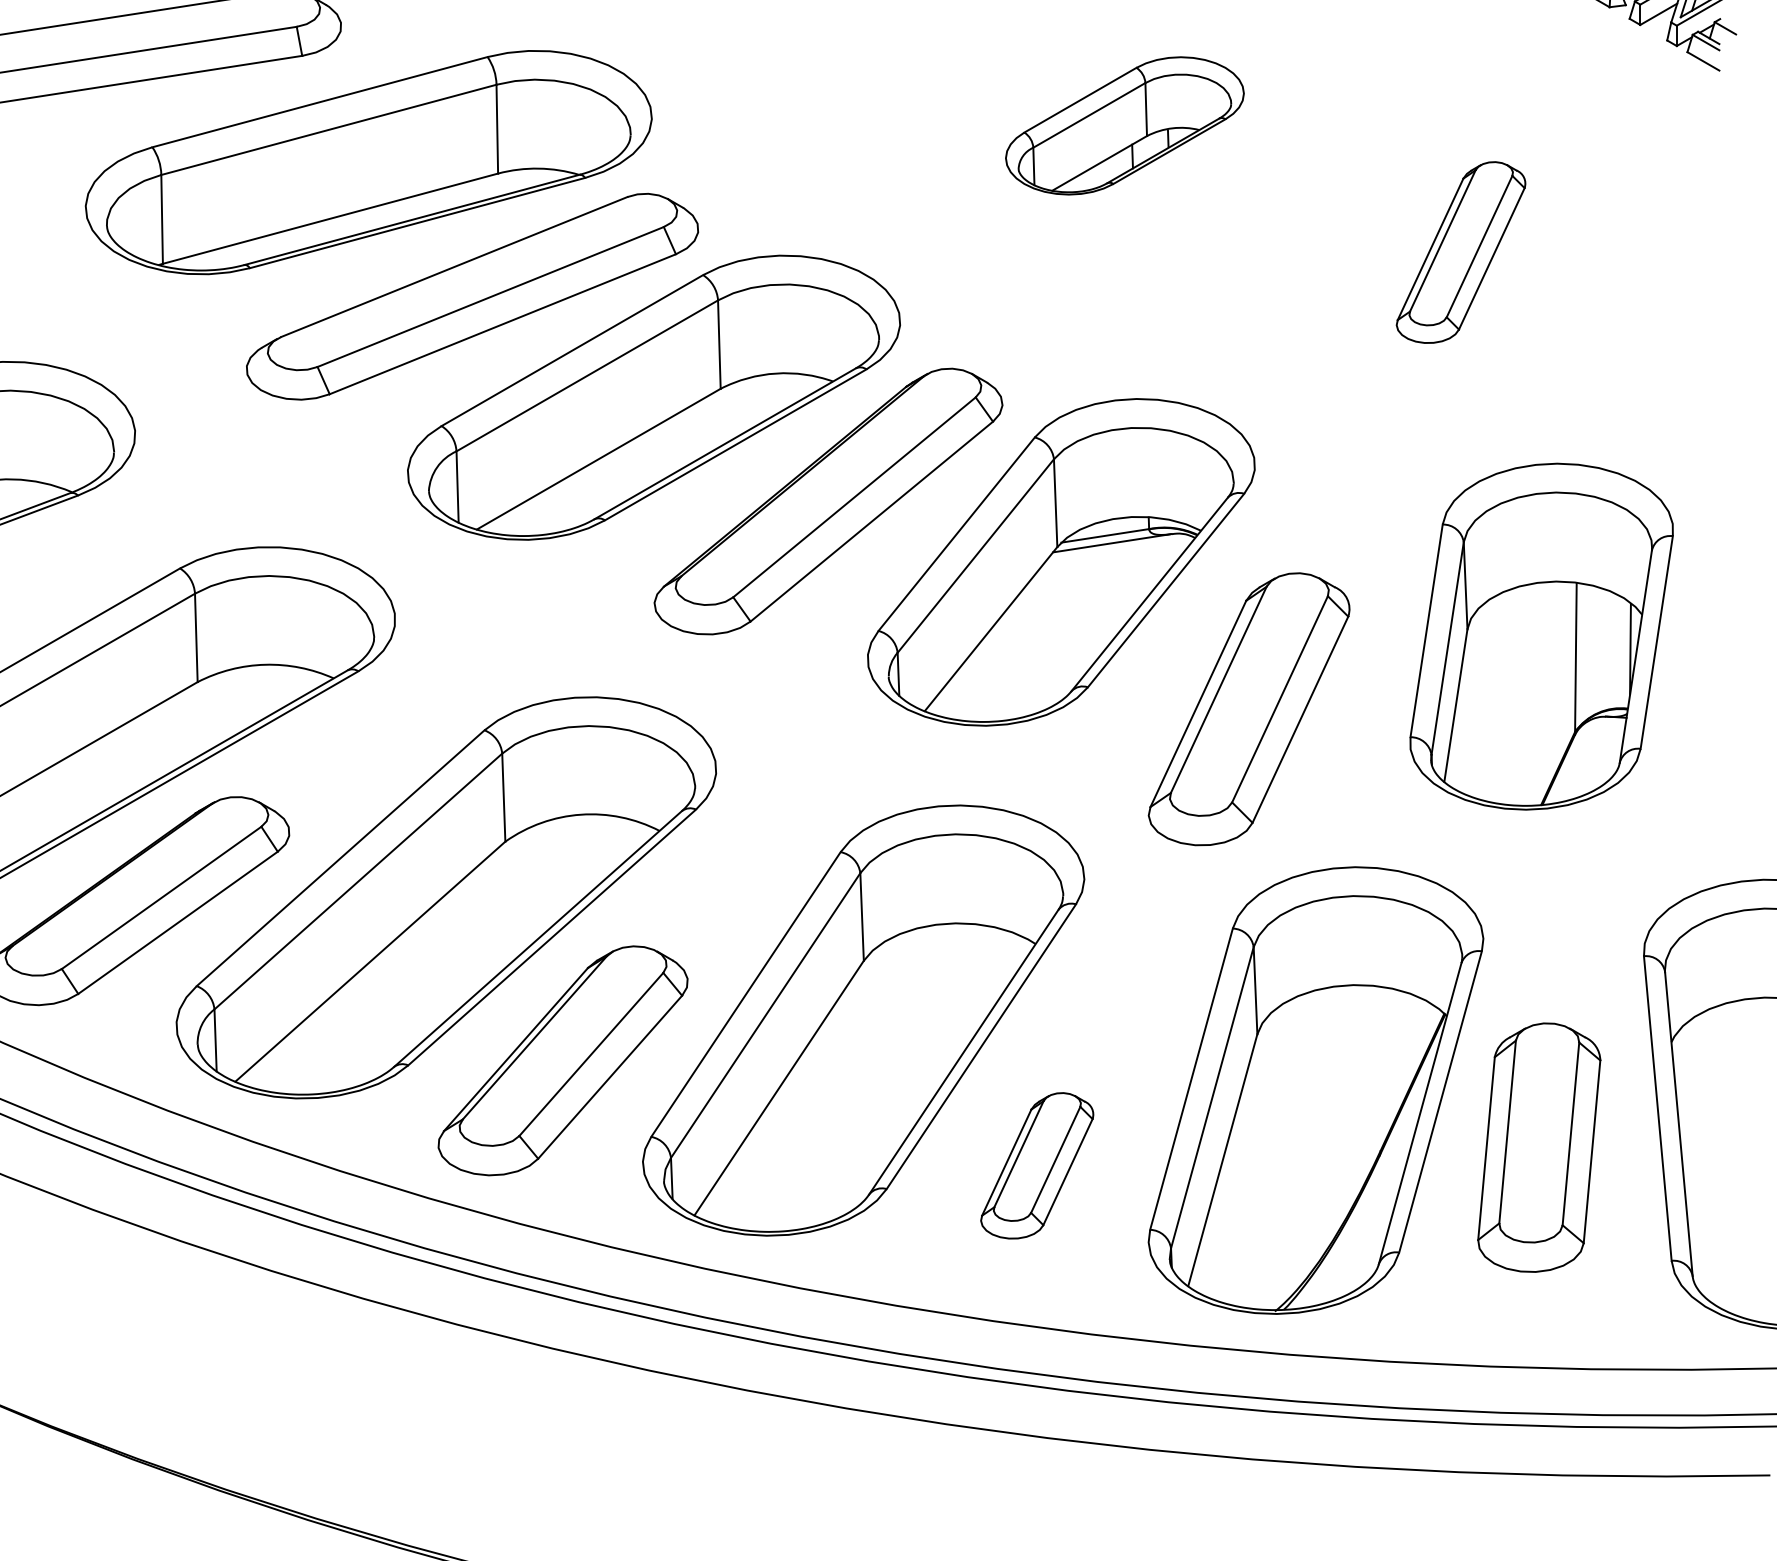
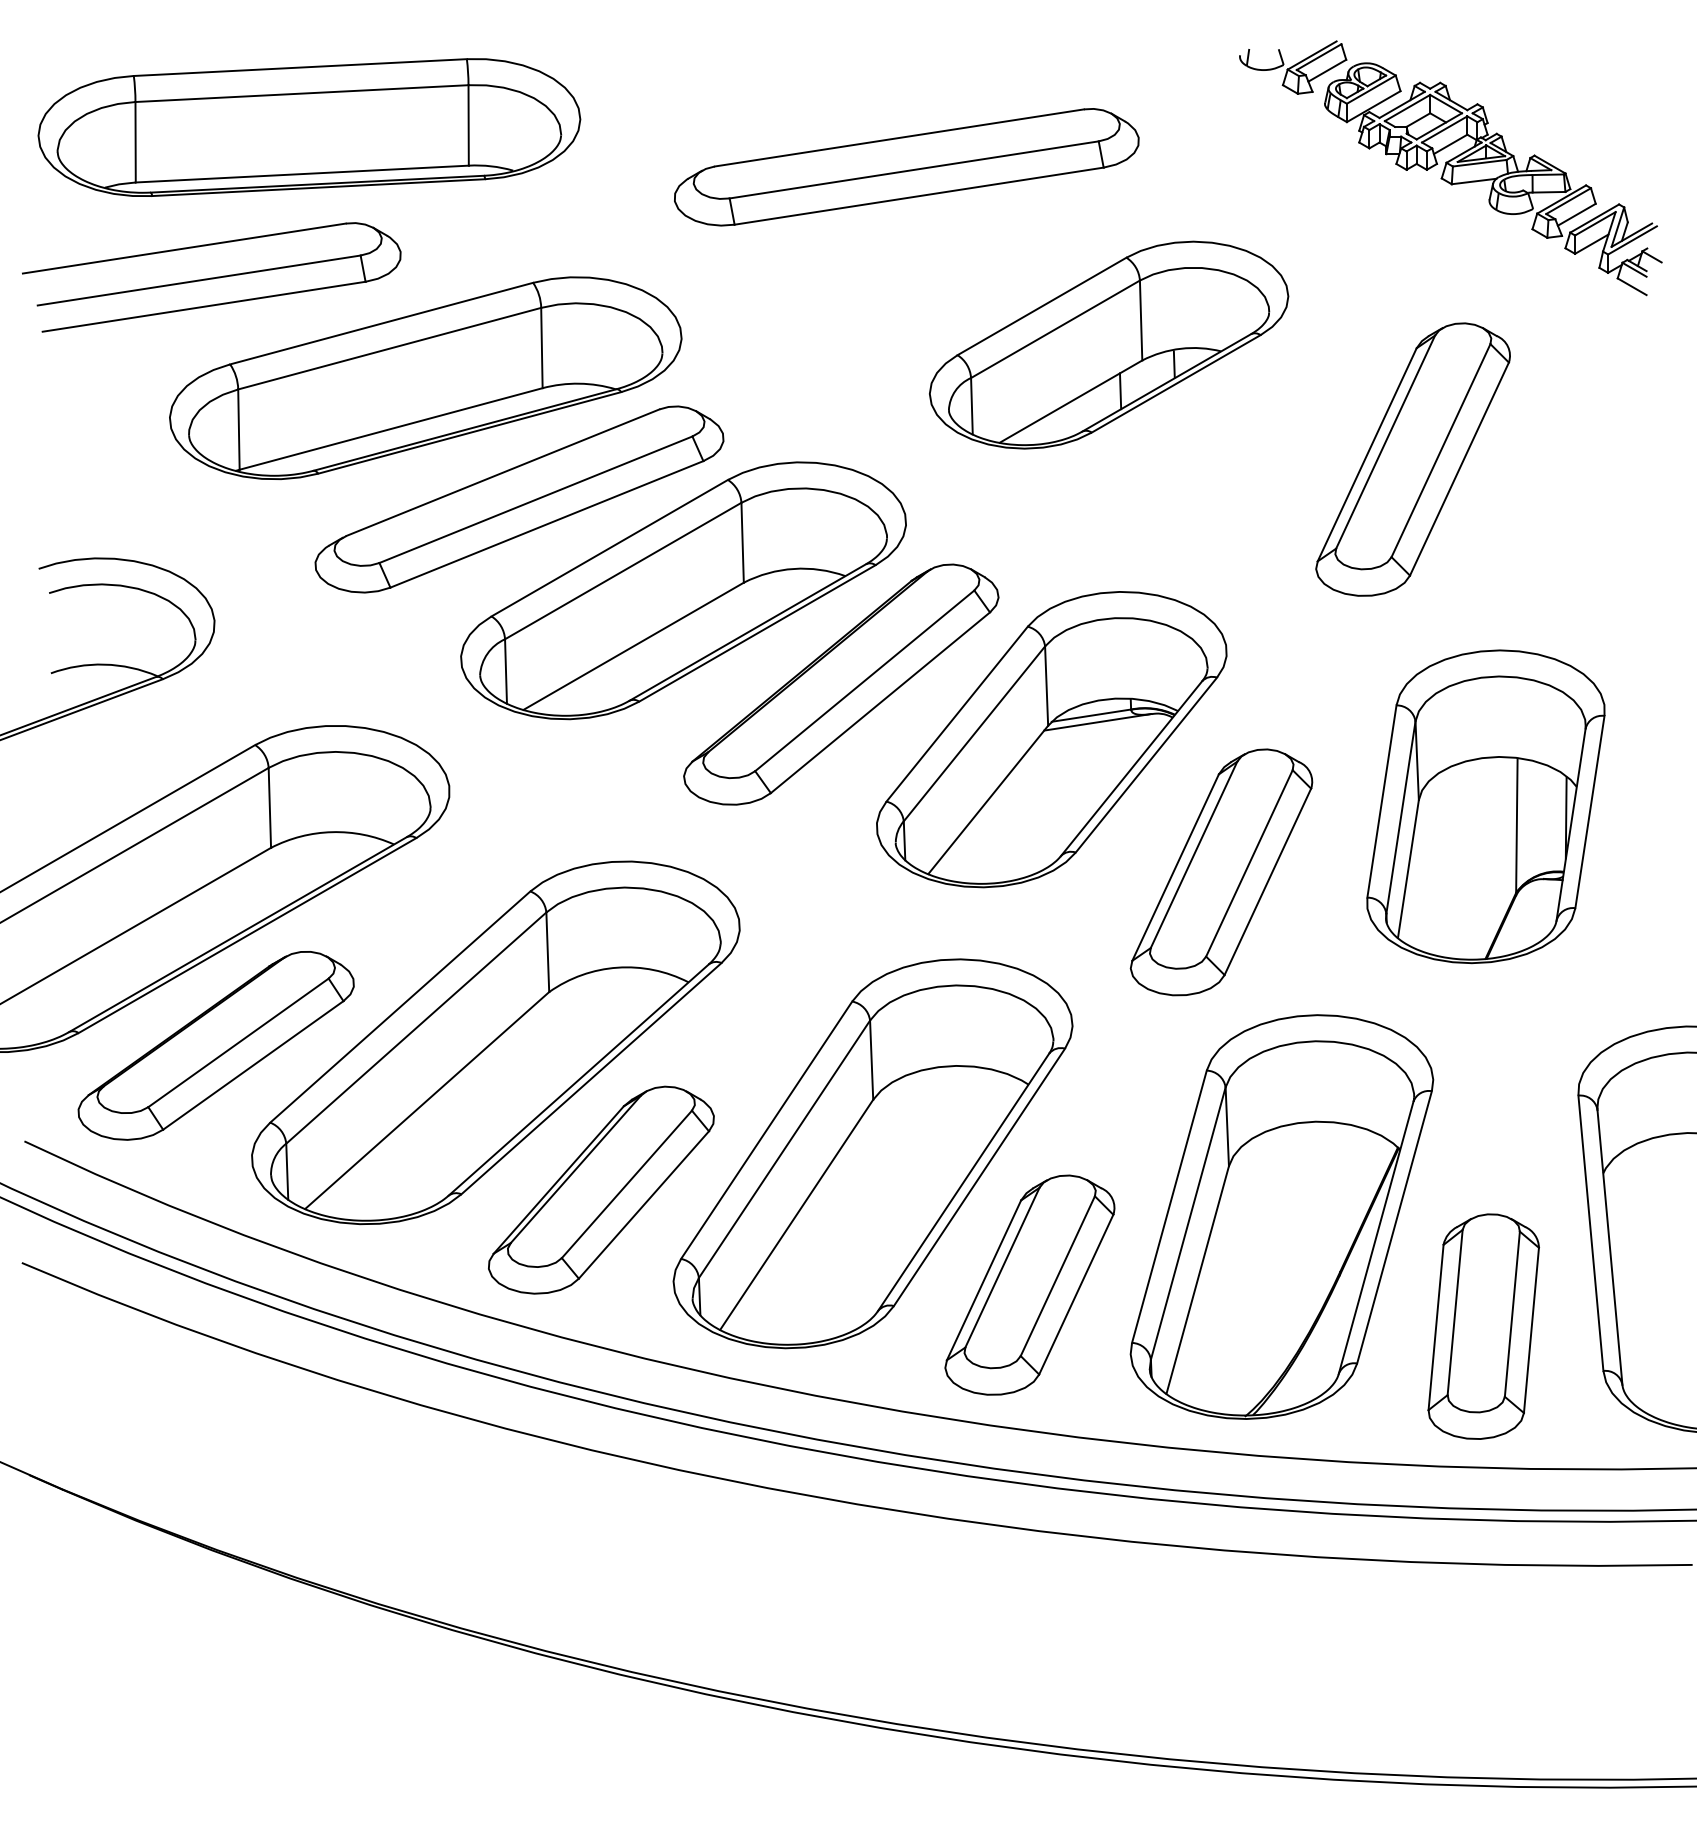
part: (1125, 125) -> (1109, 344), size x1.67
part: (1460, 252) -> (1412, 459), size x1.67
part: (1538, 1147) -> (1483, 1326), moved
part: (1036, 1165) -> (1029, 1284), size x1.67

